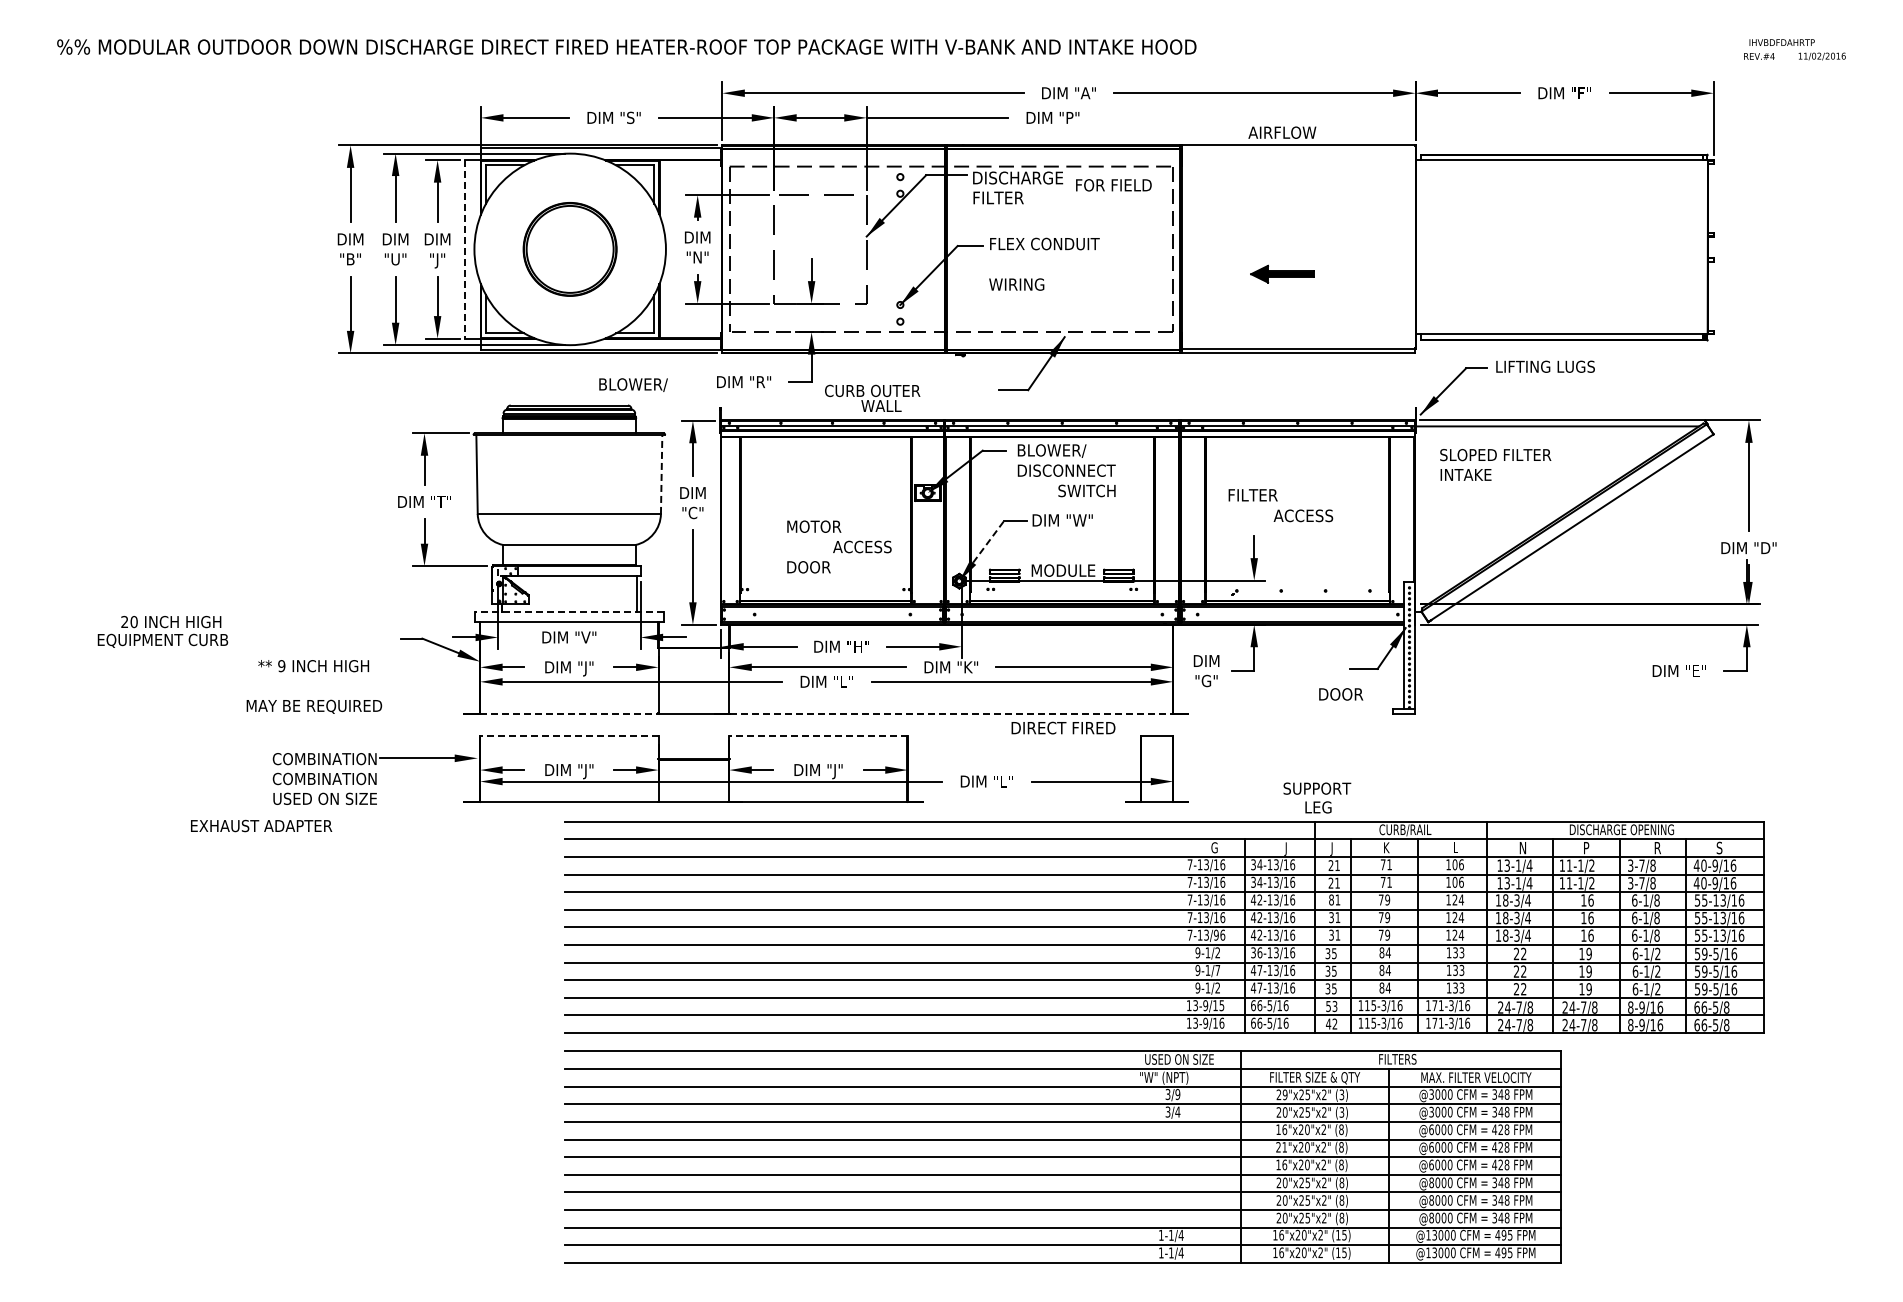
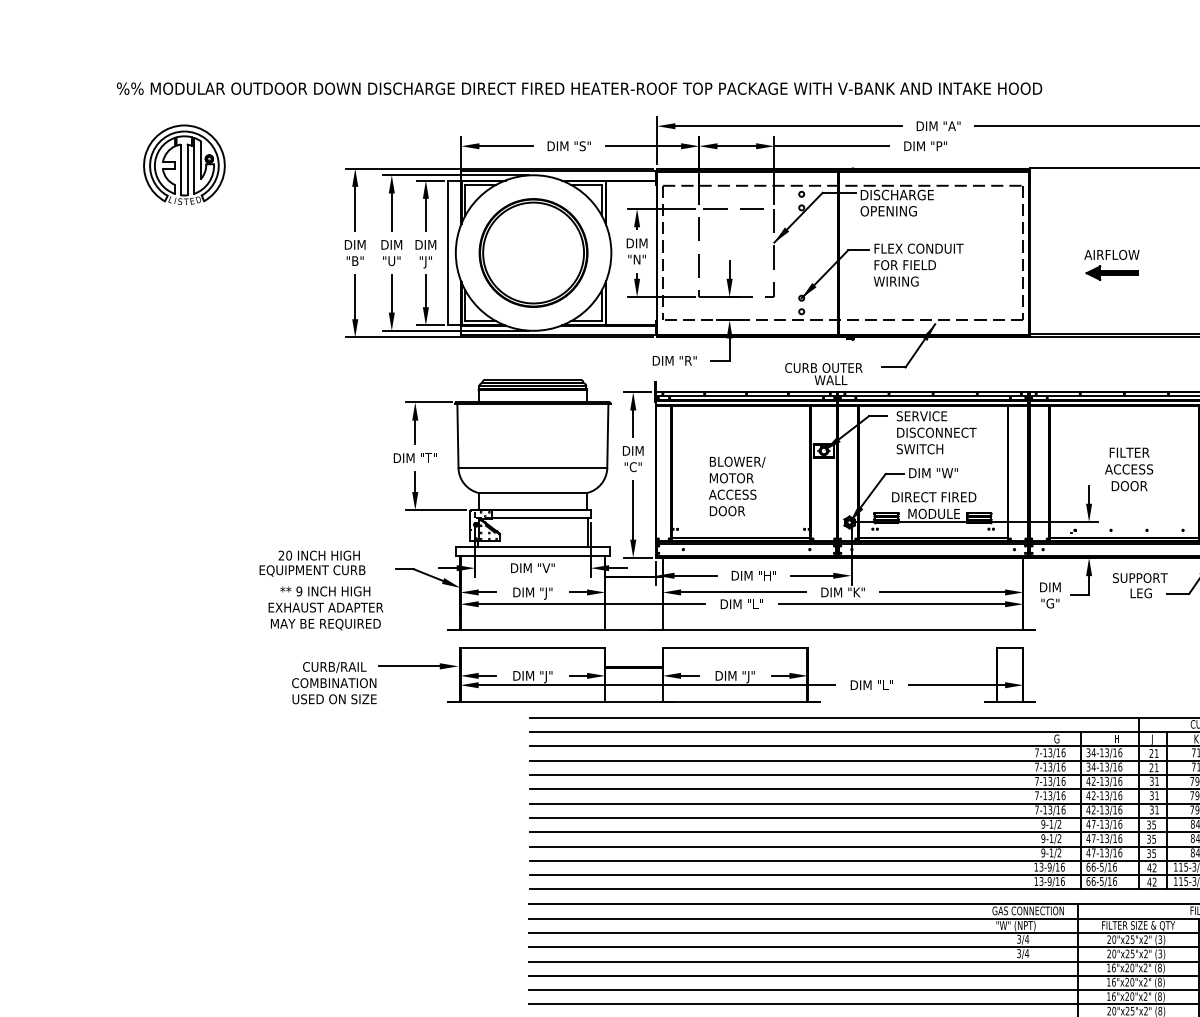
text: (1282, 132) -> (1112, 254), moved
part: (139, 140) -> (183, 164), added
text: (1113, 185) -> (904, 265), moved
text: (1007, 197) -> (888, 210), FILTER -> OPENING
line: (465, 249) -> (448, 253), dashed -> solid
part: (569, 249) -> (533, 253), size x1.43
text: (633, 384) -> (737, 461), moved
text: (872, 397) -> (823, 373), moved
text: (1051, 450) -> (924, 416), BLOWER/ -> SERVICE
line: (661, 474) -> (607, 435), dashed -> solid
text: (1086, 490) -> (919, 448), moved
text: (1252, 495) -> (1129, 452), moved
line: (988, 542) -> (873, 491), dashed -> solid
text: (862, 546) -> (732, 494), moved
line: (568, 611) -> (532, 547), dashed -> solid
text: (162, 631) -> (312, 563), moved
text: (1341, 694) -> (1129, 486), moved
line: (569, 713) -> (533, 629), dashed -> solid
line: (958, 713) -> (848, 629), dashed -> solid
text: (1063, 727) -> (934, 496), moved
line: (568, 735) -> (532, 647), dashed -> solid
line: (818, 735) -> (735, 647), dashed -> solid
text: (324, 759) -> (334, 667), COMBINATION -> CURB/RAIL
text: (1317, 797) -> (1140, 585), moved
text: (261, 825) -> (325, 607), moved
text: (1287, 848) -> (1116, 739), J -> H
text: (1331, 899) -> (1151, 780), 81 -> 31
text: (1215, 934) -> (1057, 809), 7-13/96 -> 7-13/16
text: (1256, 952) -> (1090, 824), 36-13/16 -> 47-13/16
text: (1217, 969) -> (1059, 837), 9-1/7 -> 9-1/2
text: (1221, 1005) -> (1062, 867), 13-9/15 -> 13-9/16
text: (1331, 1006) -> (1151, 867), 53 -> 42
text: (1179, 1059) -> (1028, 910), USED ON SIZE -> GAS CONNECTION
text: (1177, 1094) -> (1026, 939), 3/9 -> 3/4
text: (1284, 1094) -> (1113, 939), 29"x25"x2" -> 20"x25"x2"
text: (1281, 1147) -> (1111, 982), 21"x20"x2" -> 16"x20"x2"

